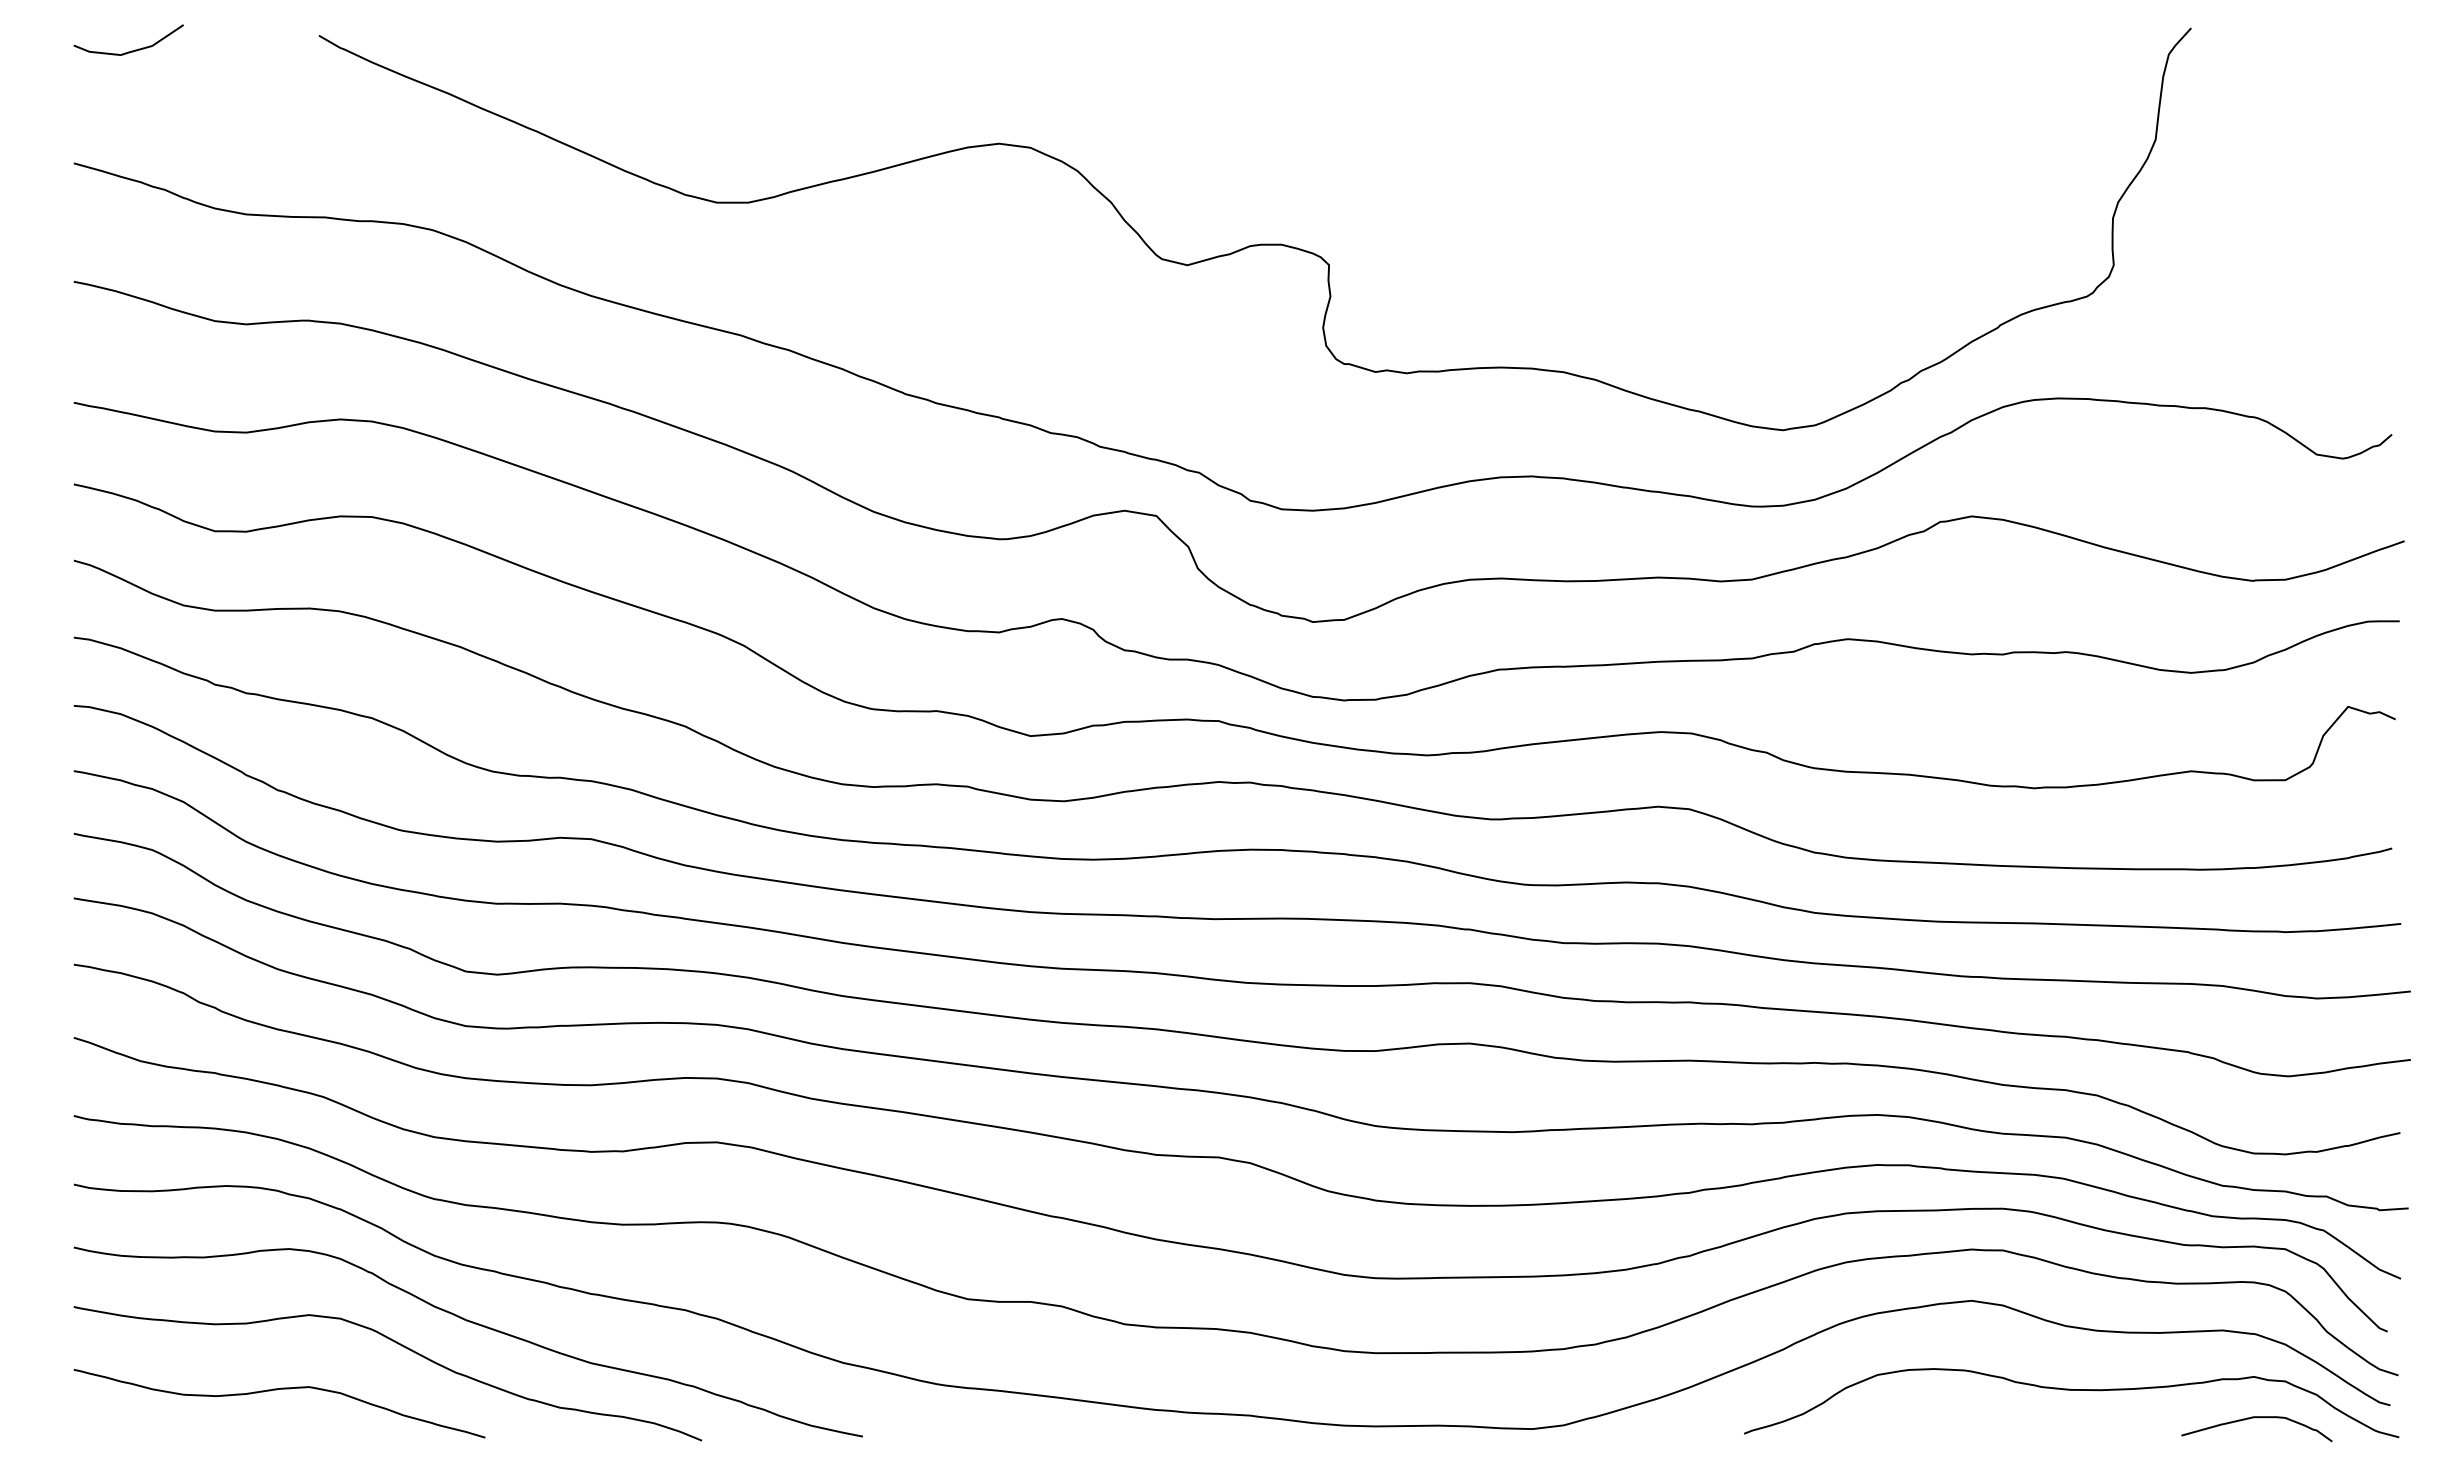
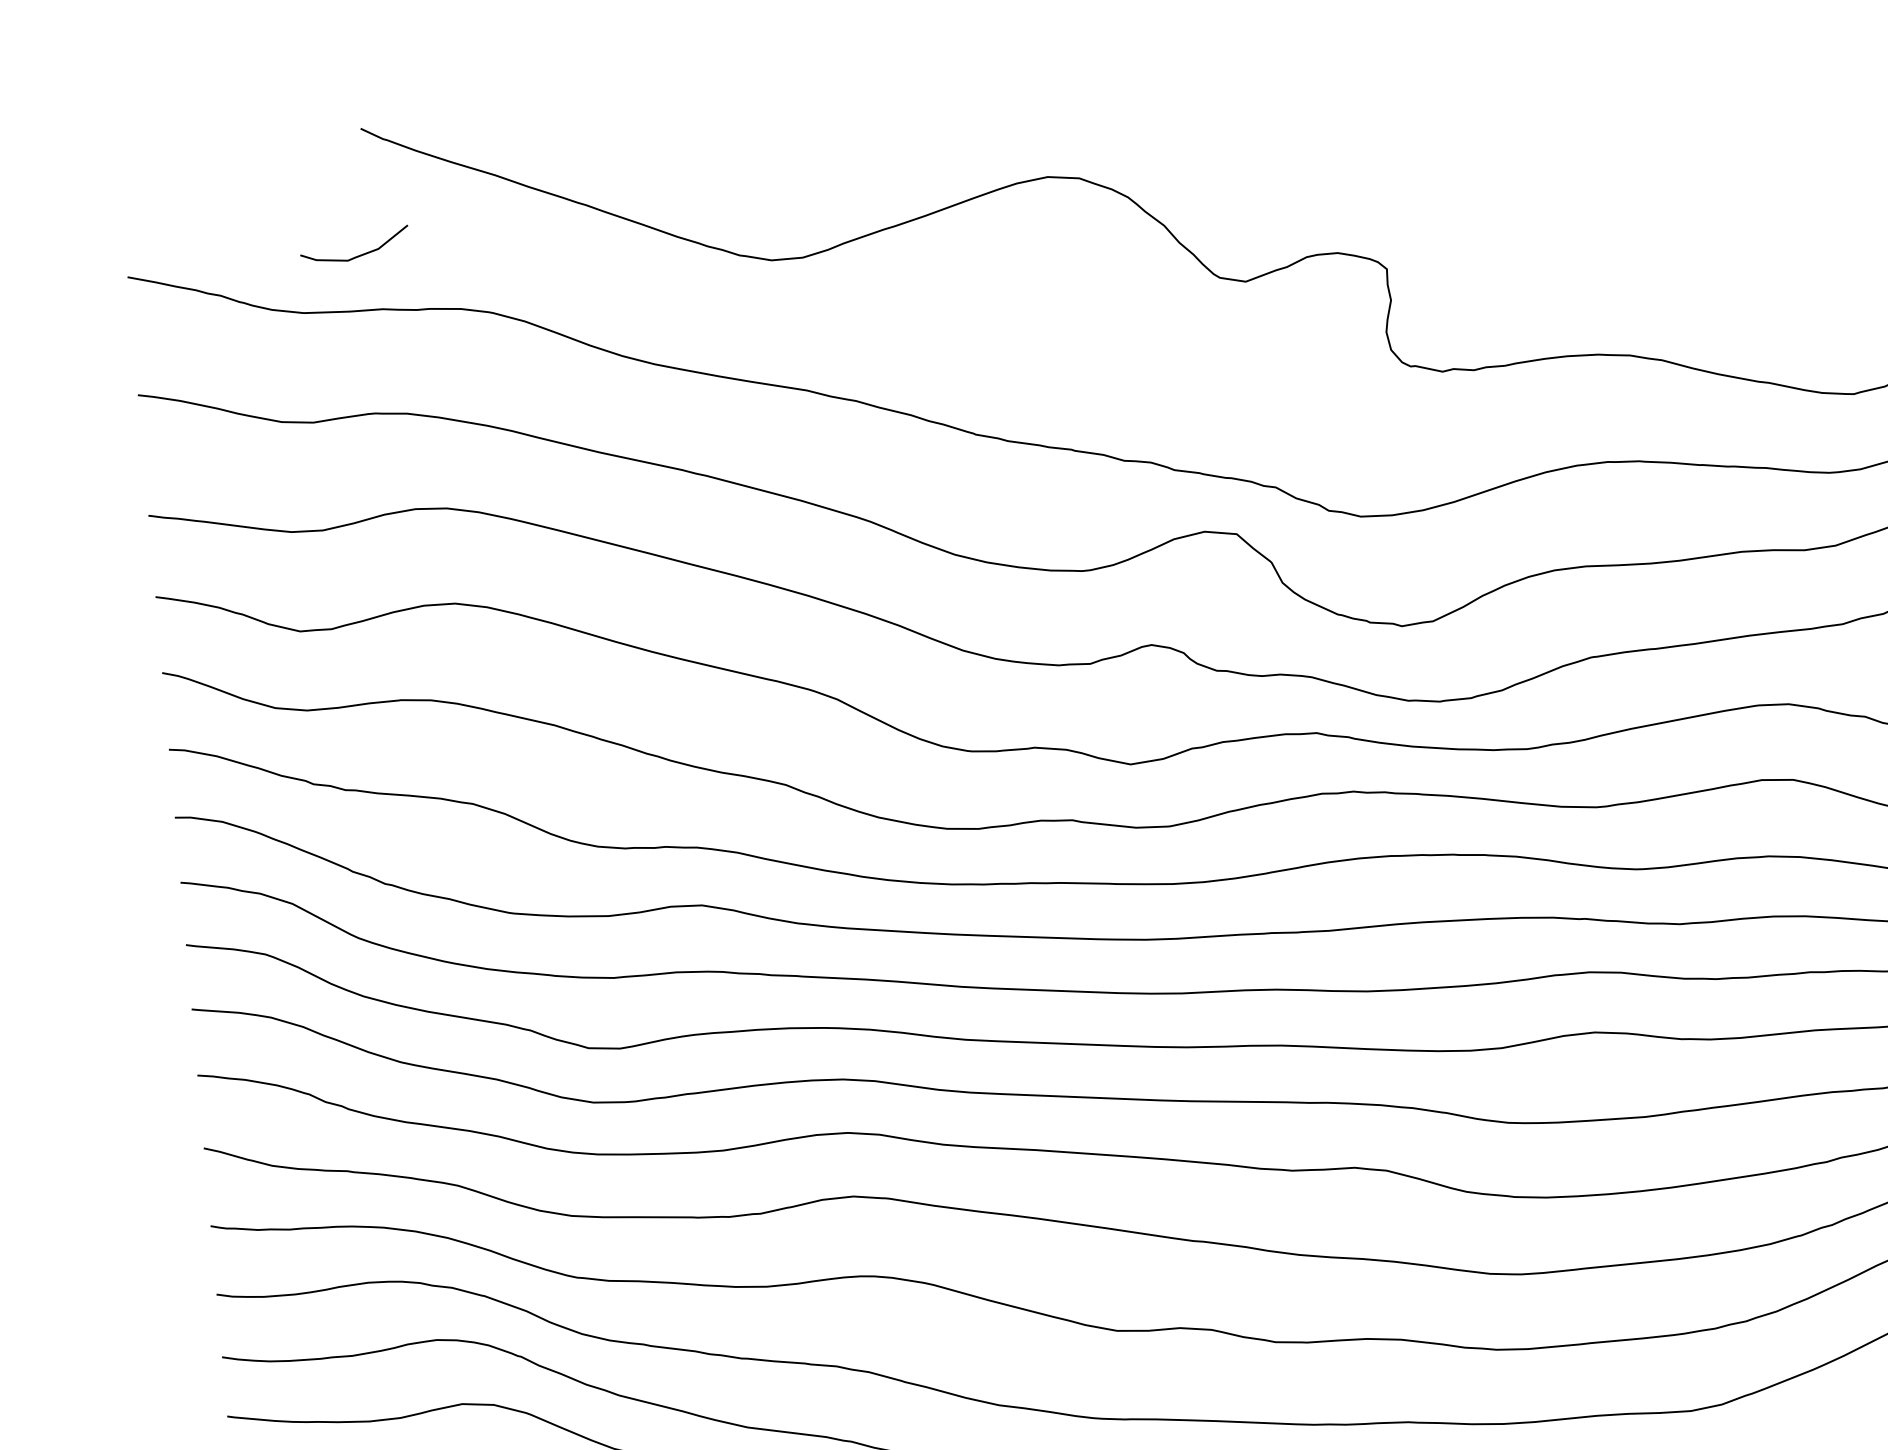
curve: (131, 50) -> (358, 255), moved

